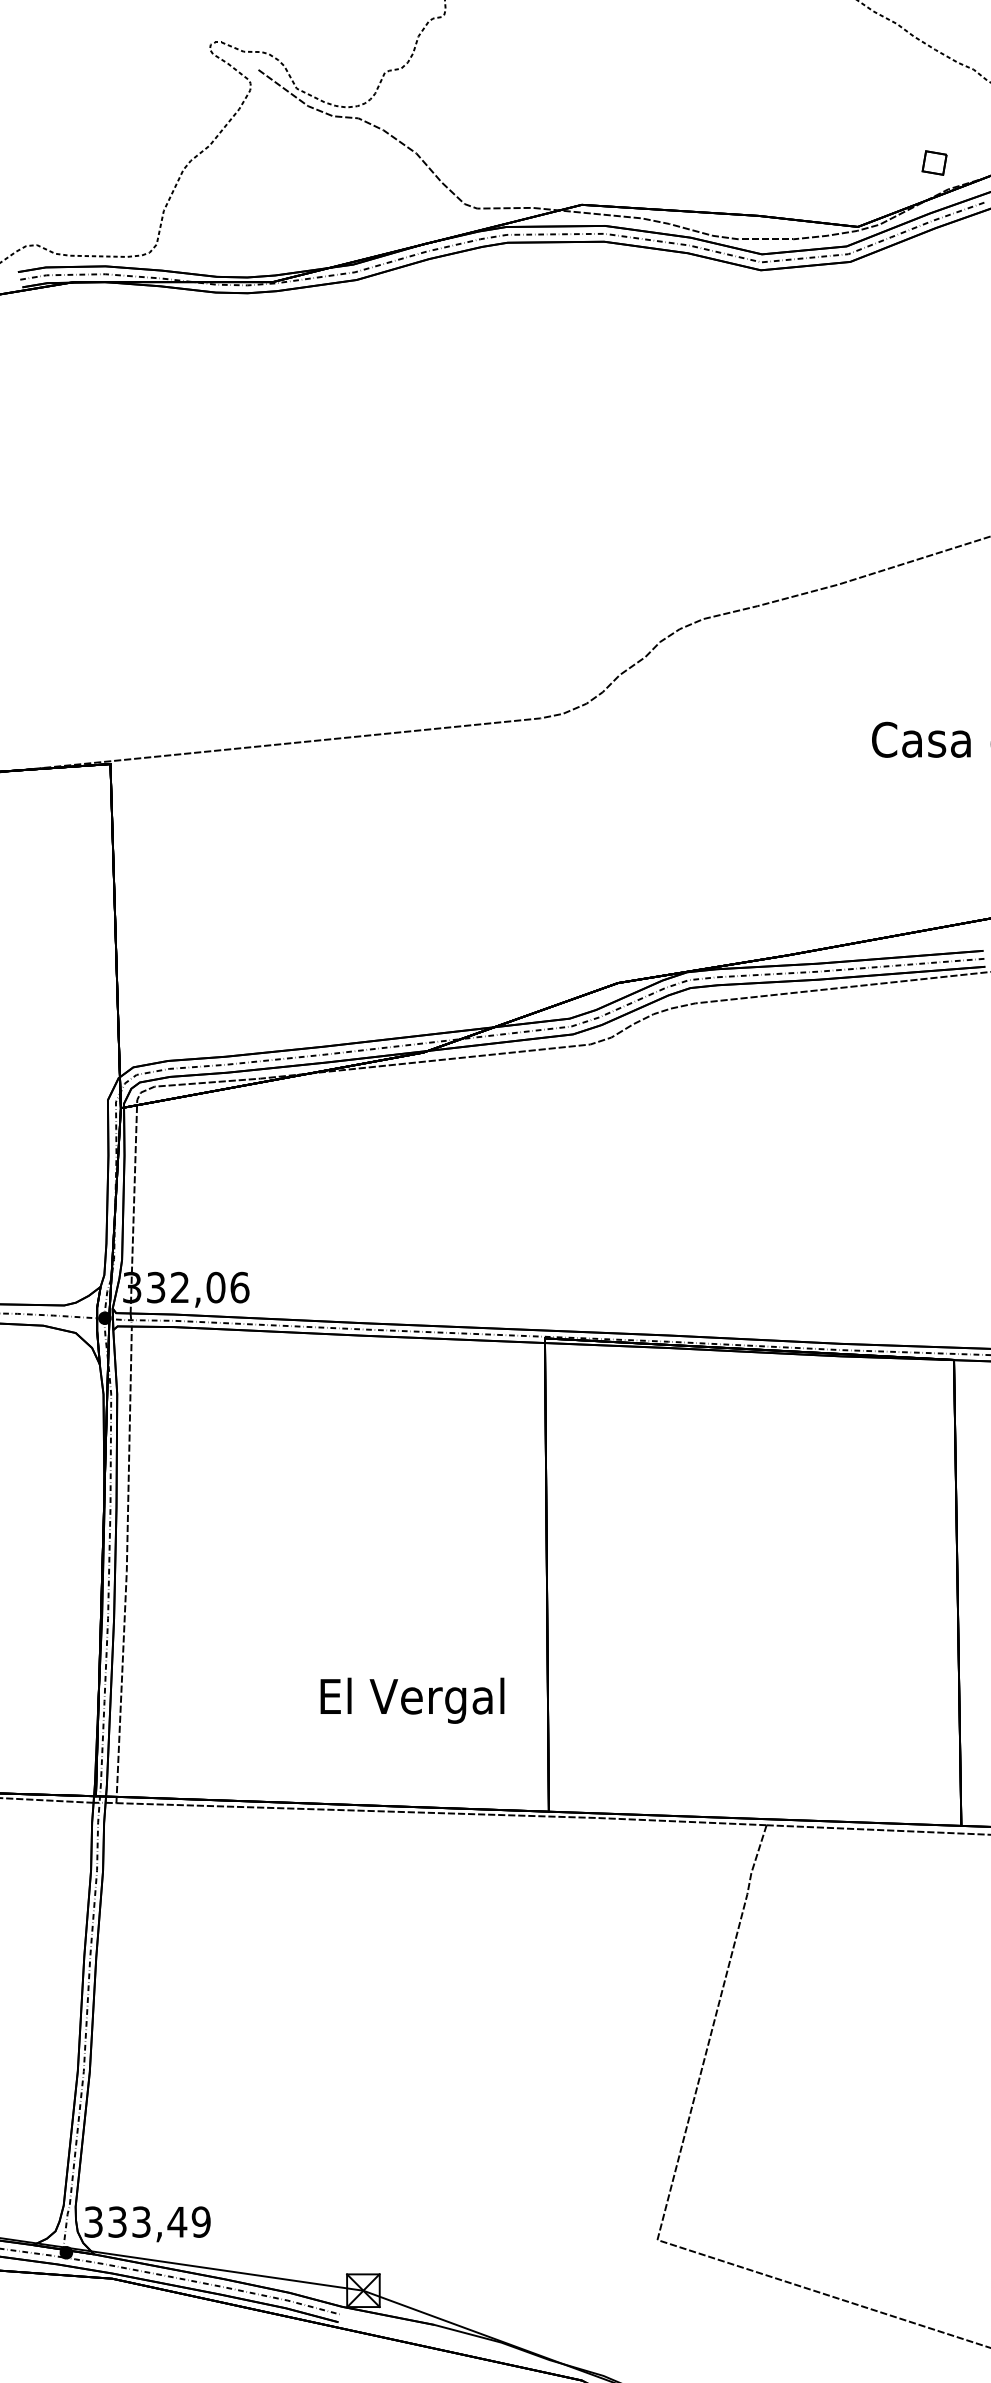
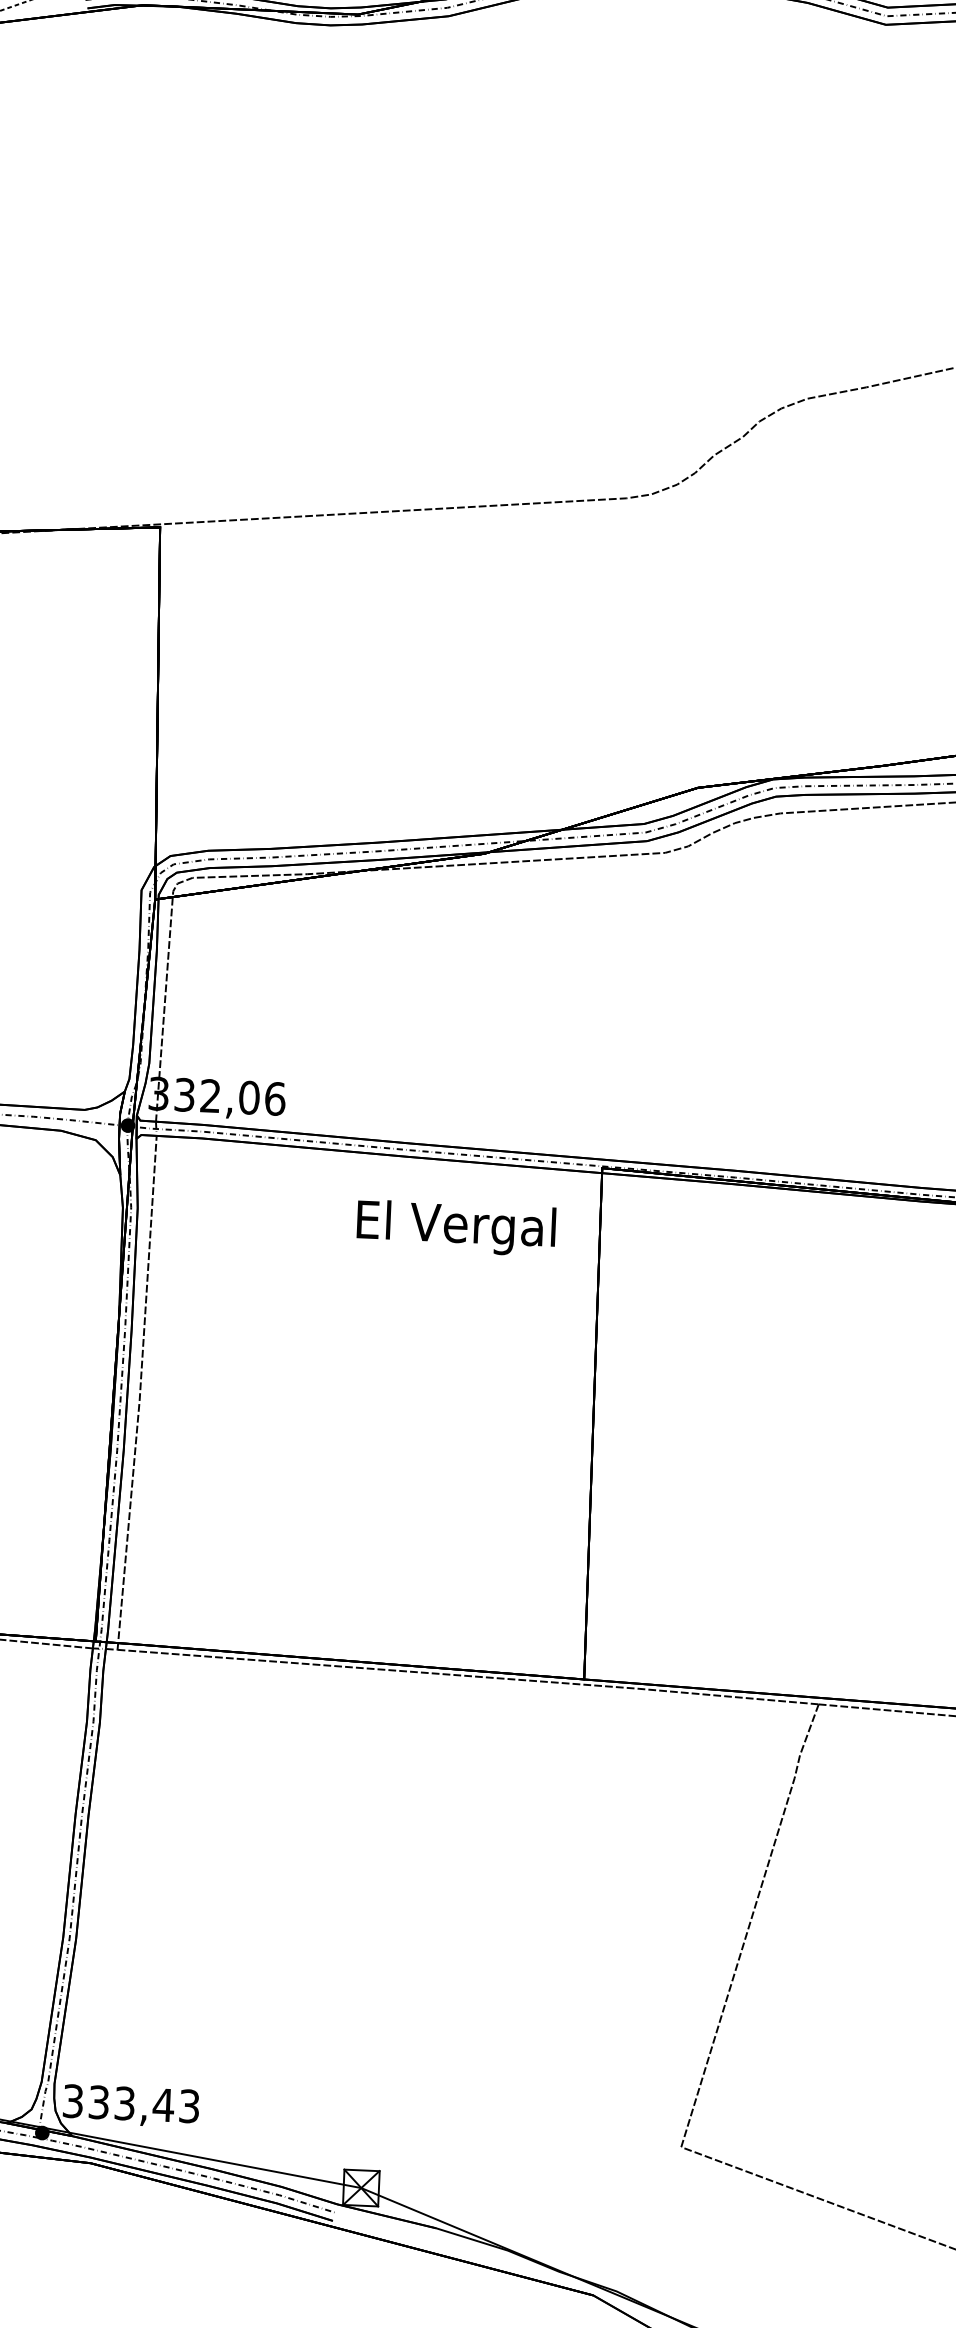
text: (412, 1700) -> (456, 1227), moved
text: (200, 2221) -> (188, 2105), 333,49 -> 333,43

